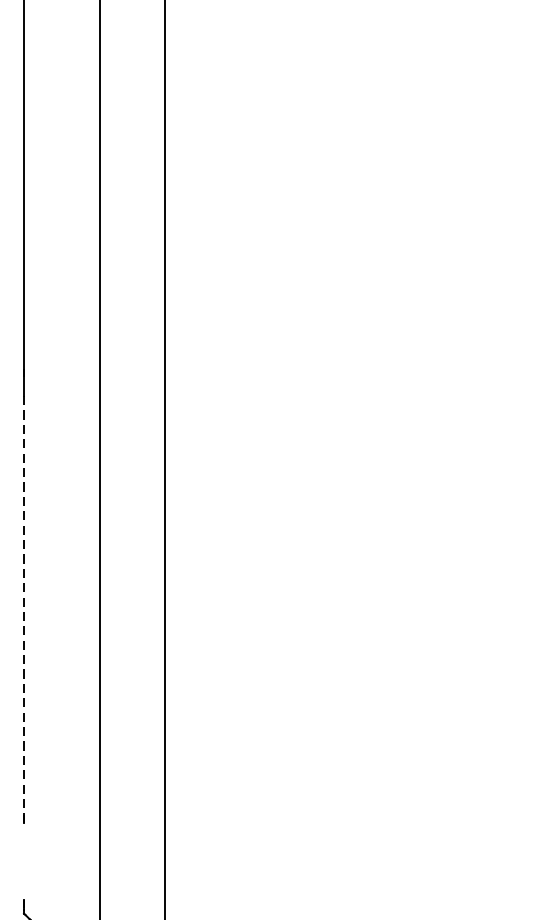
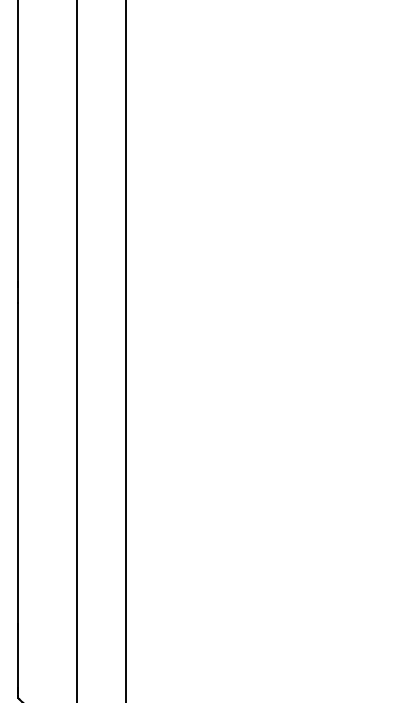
line: (24, 606) -> (18, 463), dashed -> solid
line: (24, 861) -> (18, 658), added

